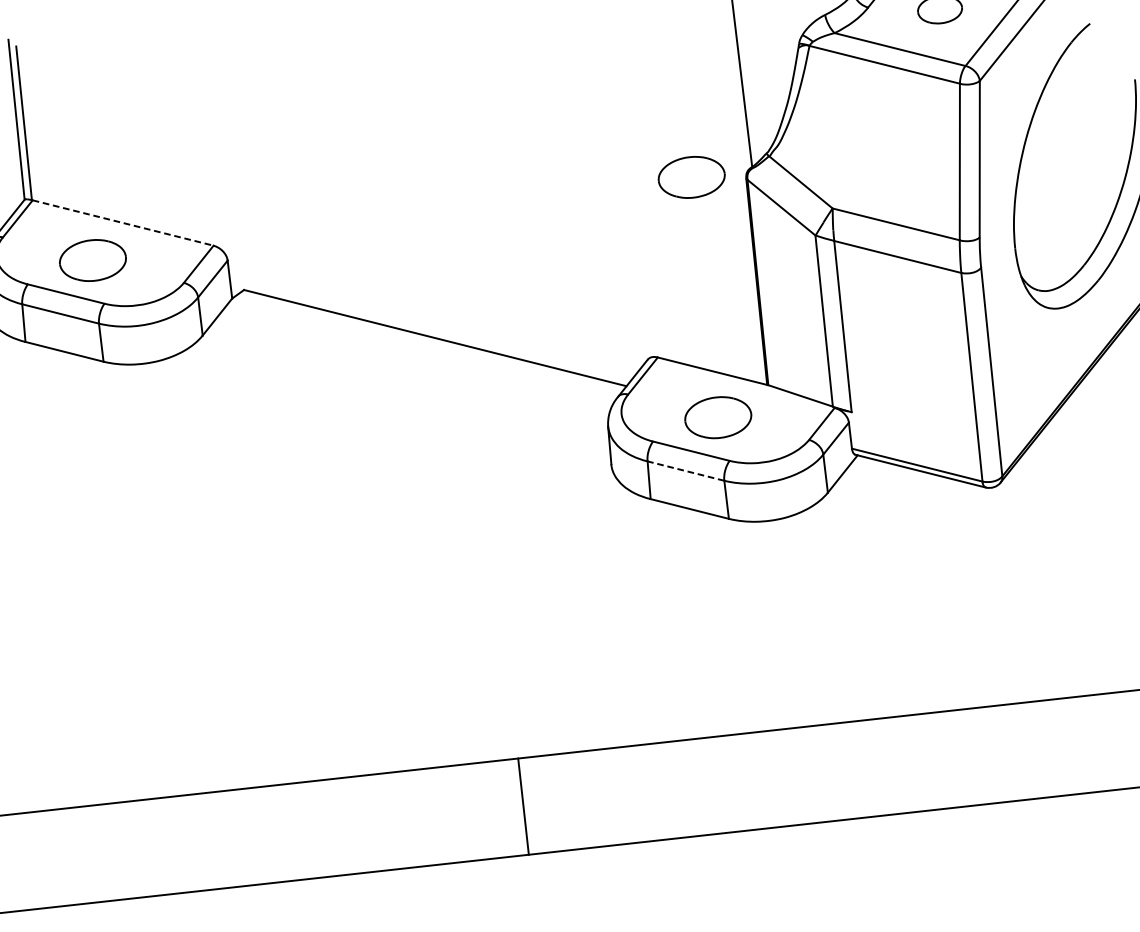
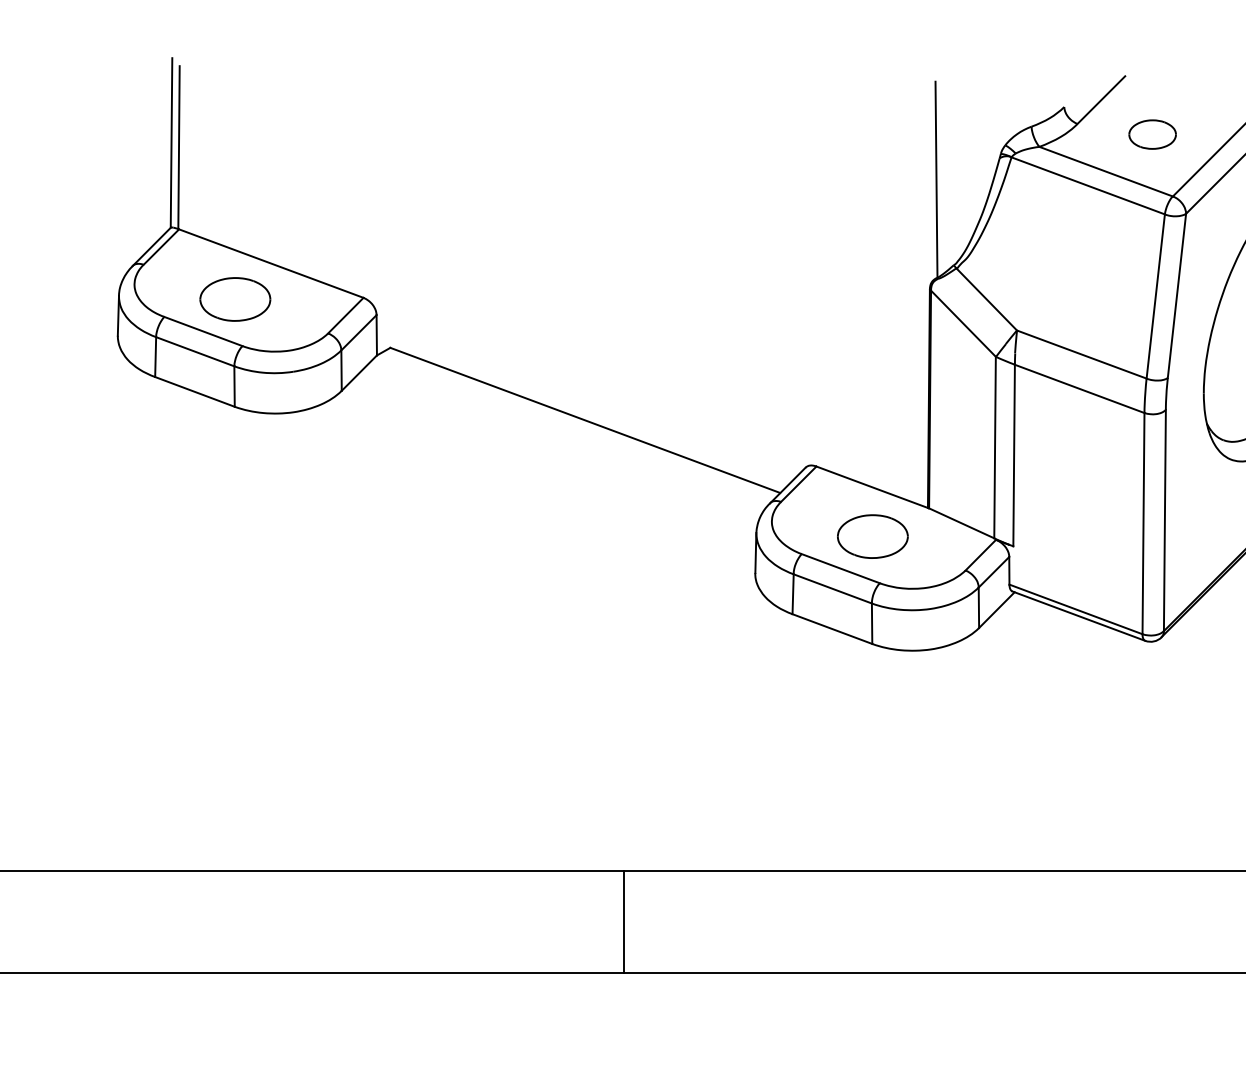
part: (691, 177) -> (872, 281), removed
line: (123, 222) -> (271, 263), dashed -> solid
line: (685, 470) -> (832, 588), dashed -> solid

